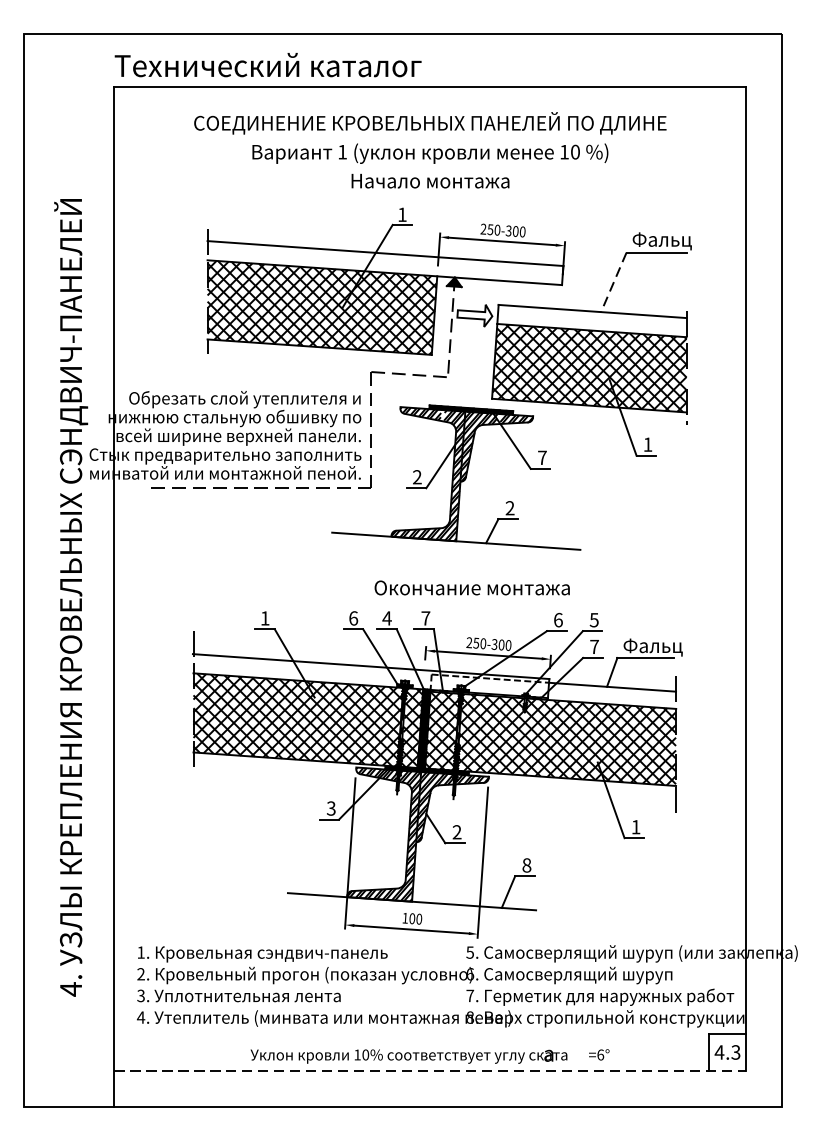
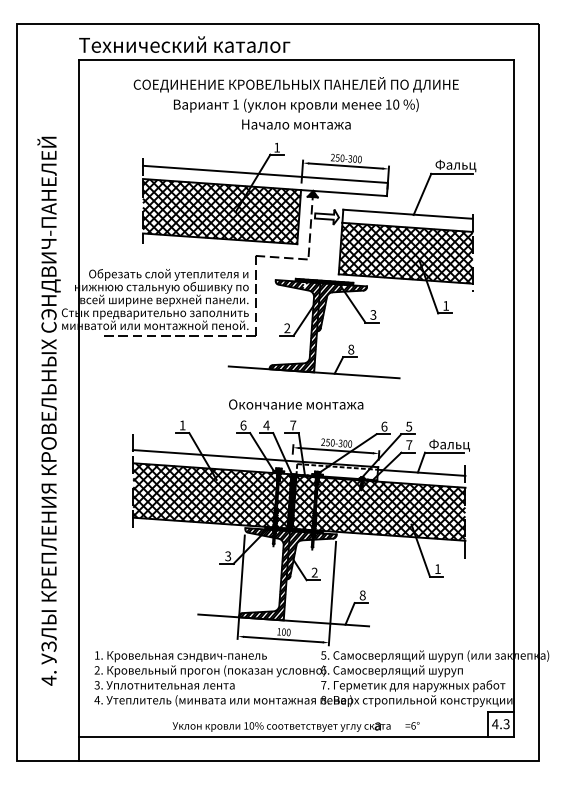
line: (613, 282) -> (422, 194), dashed -> solid
text: (542, 457) -> (373, 314), 7 -> 3
text: (510, 508) -> (351, 349), 2 -> 8
text: (472, 587) -> (296, 404), moved
line: (430, 1070) -> (296, 736), dashed -> solid

